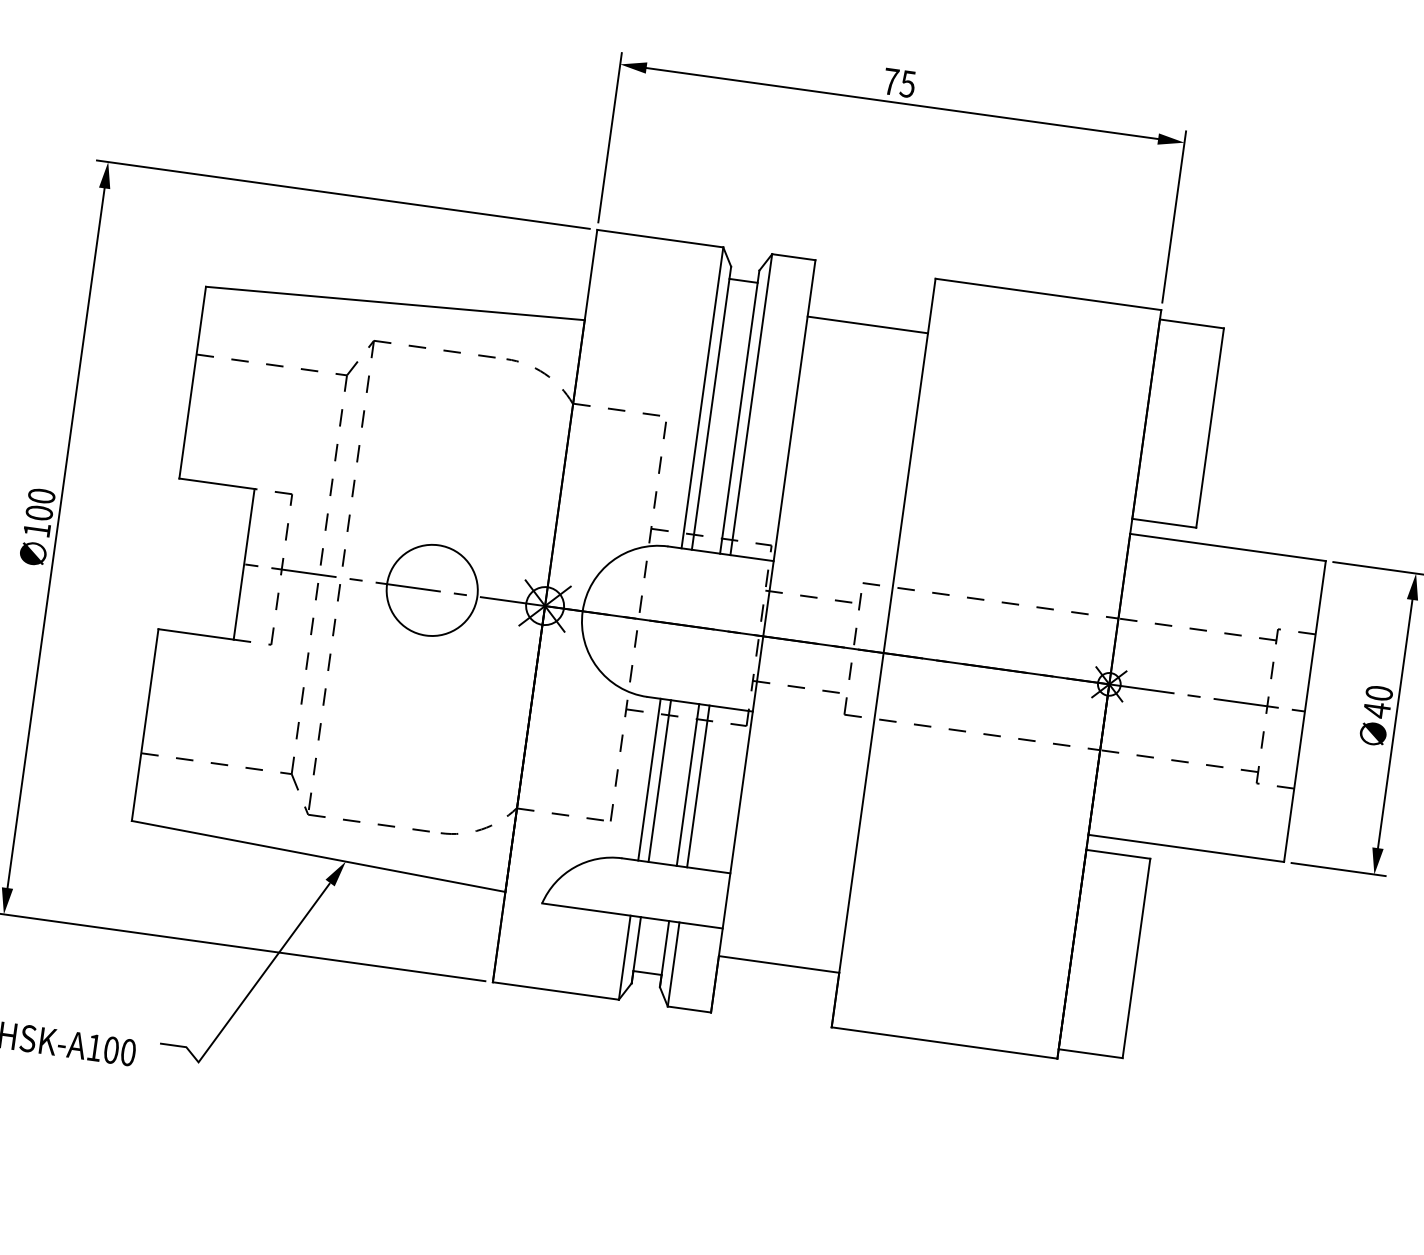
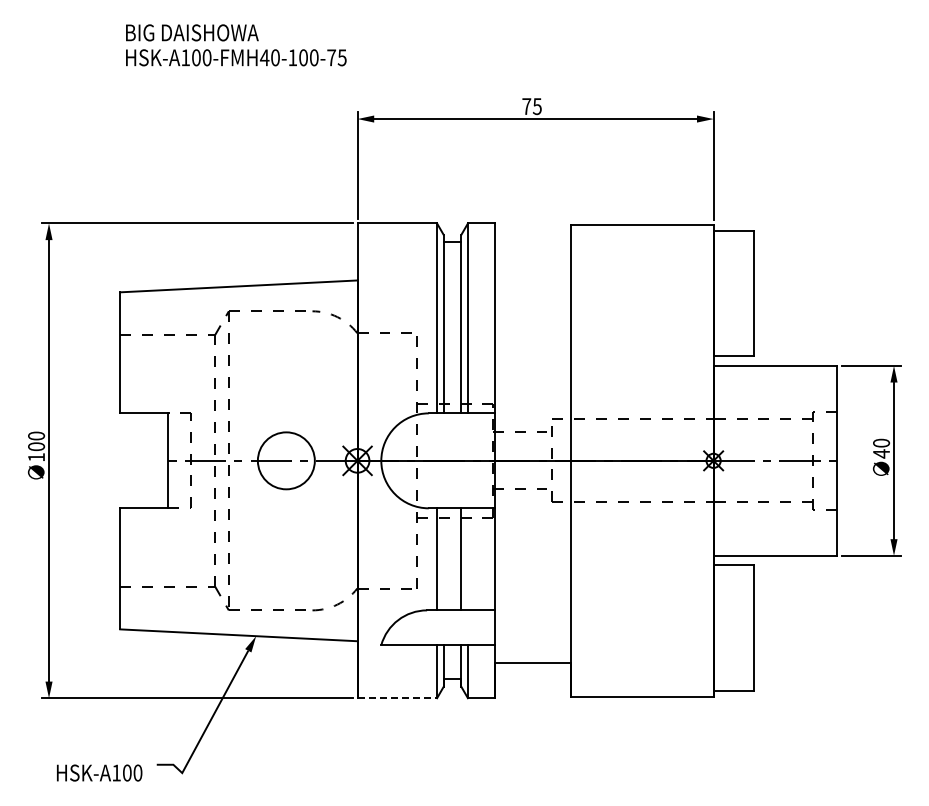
line: (868, 325) -> (533, 259), removed
line: (659, 781) -> (443, 559), removed
line: (697, 786) -> (467, 559), removed
line: (556, 991) -> (397, 698), solid -> dashed

